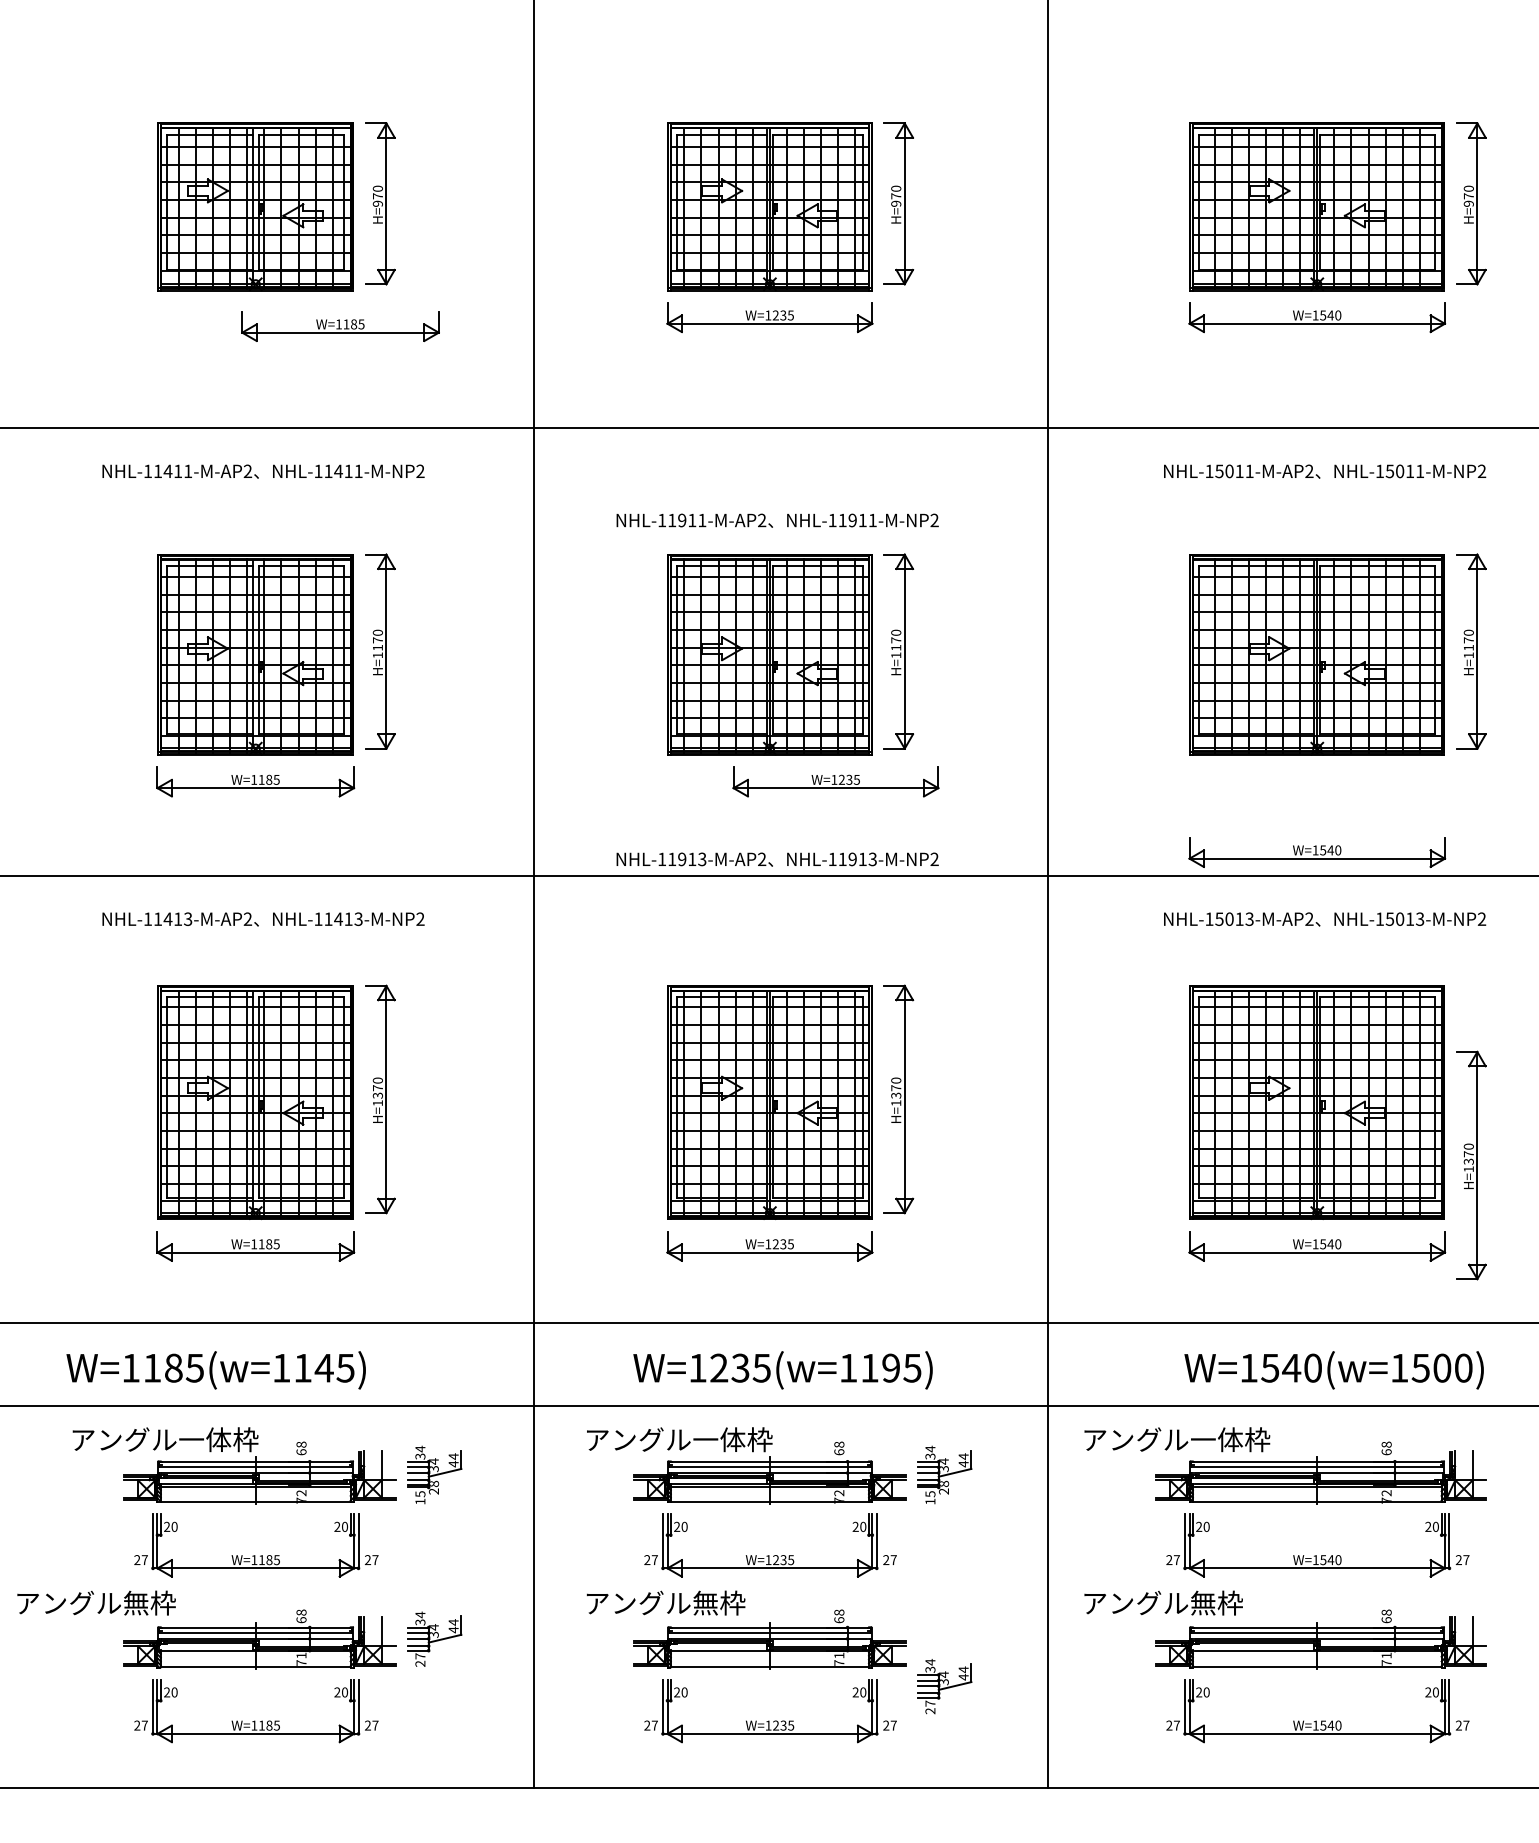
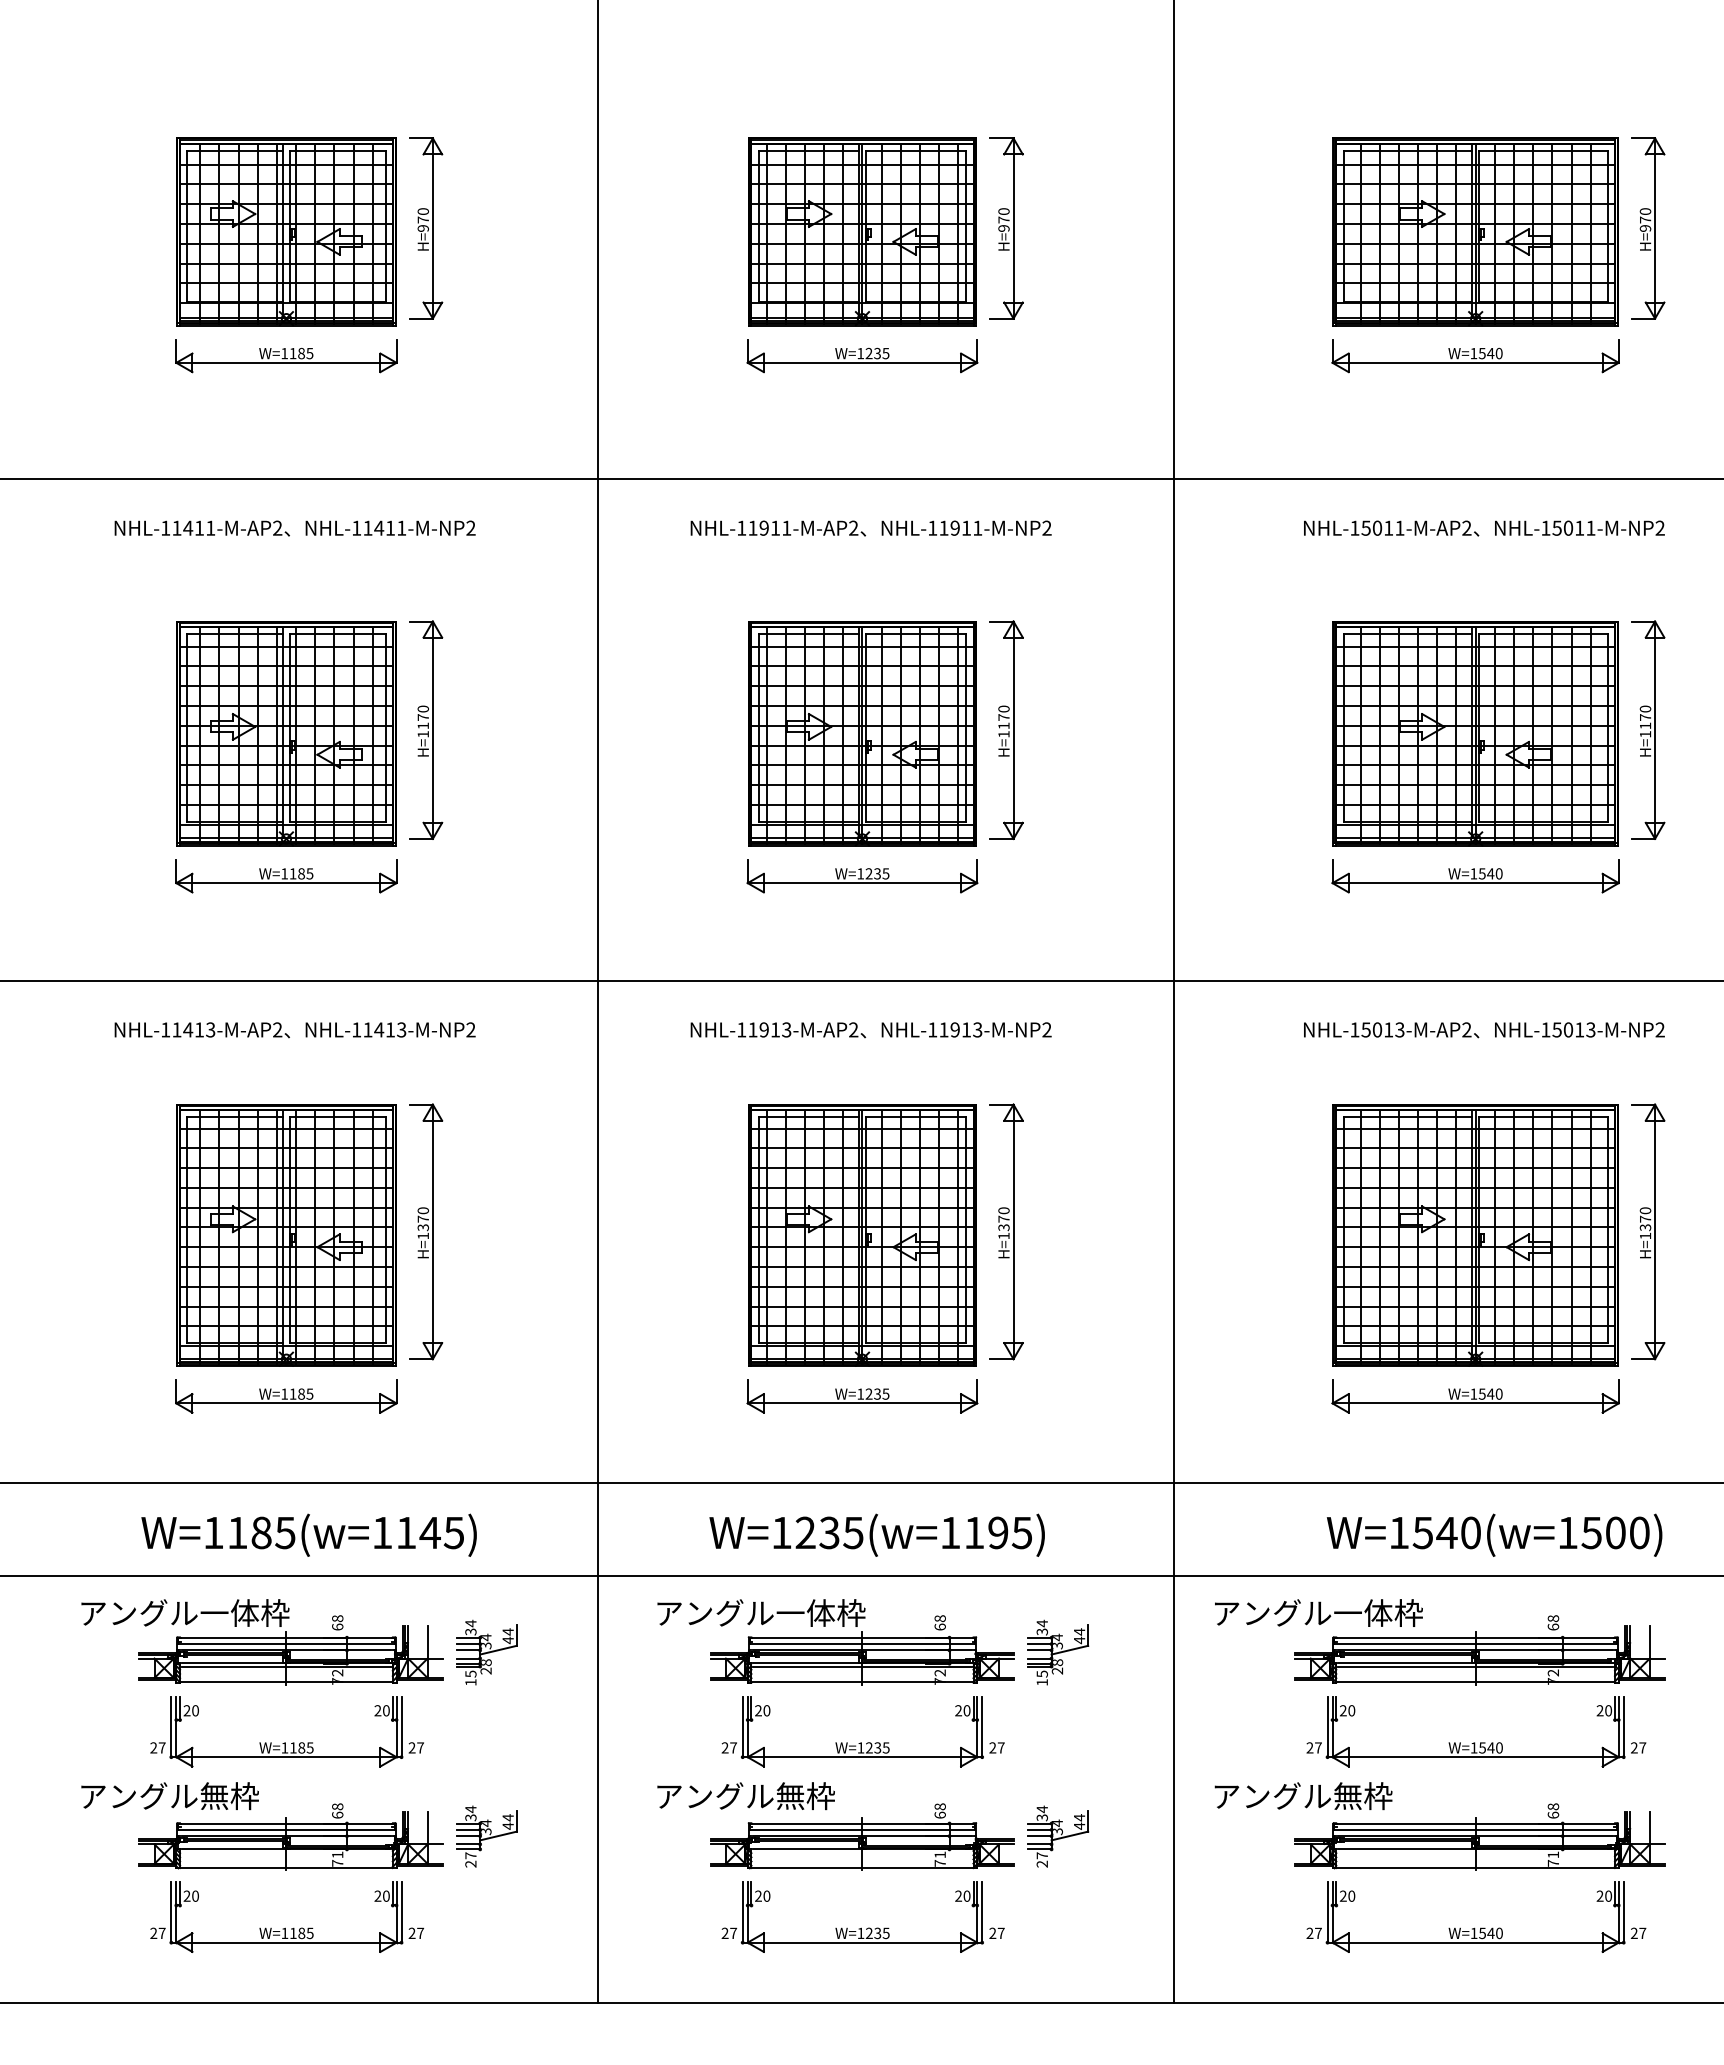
part: (340, 327) -> (286, 356), moved
text: (777, 520) -> (870, 528), moved
part: (835, 782) -> (862, 876), moved
part: (1317, 852) -> (1475, 876), moved
text: (777, 859) -> (870, 1030), moved
part: (1471, 1165) -> (1648, 1231), moved
text: (215, 1369) -> (308, 1534), moved
text: (96, 1603) -> (169, 1796), moved
part: (944, 1686) -> (1058, 1836), moved

